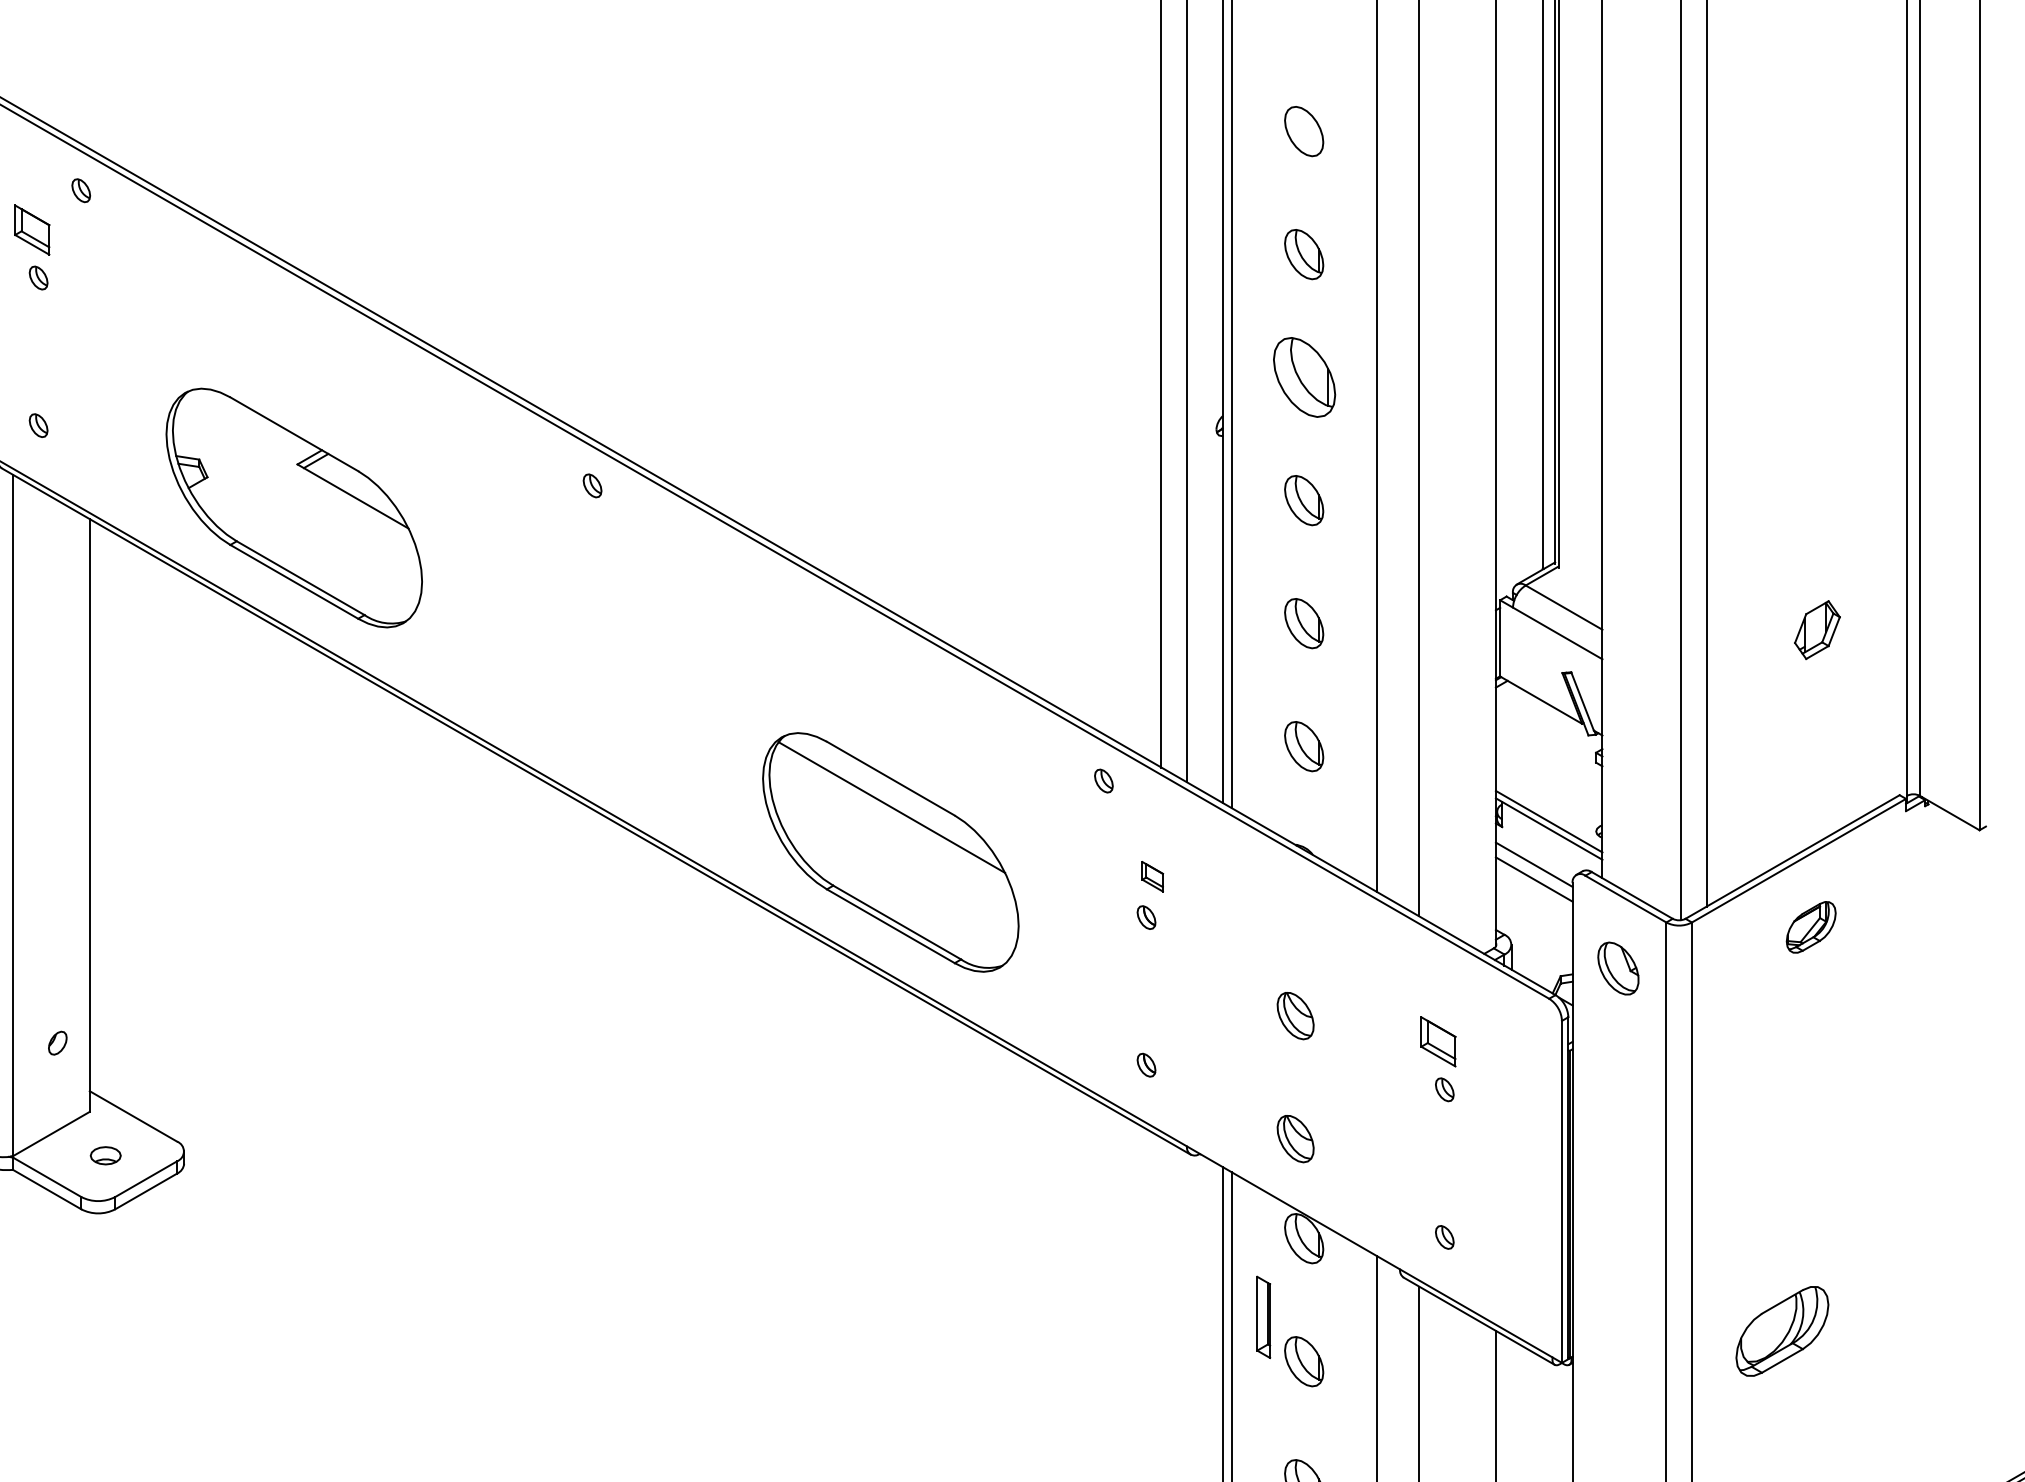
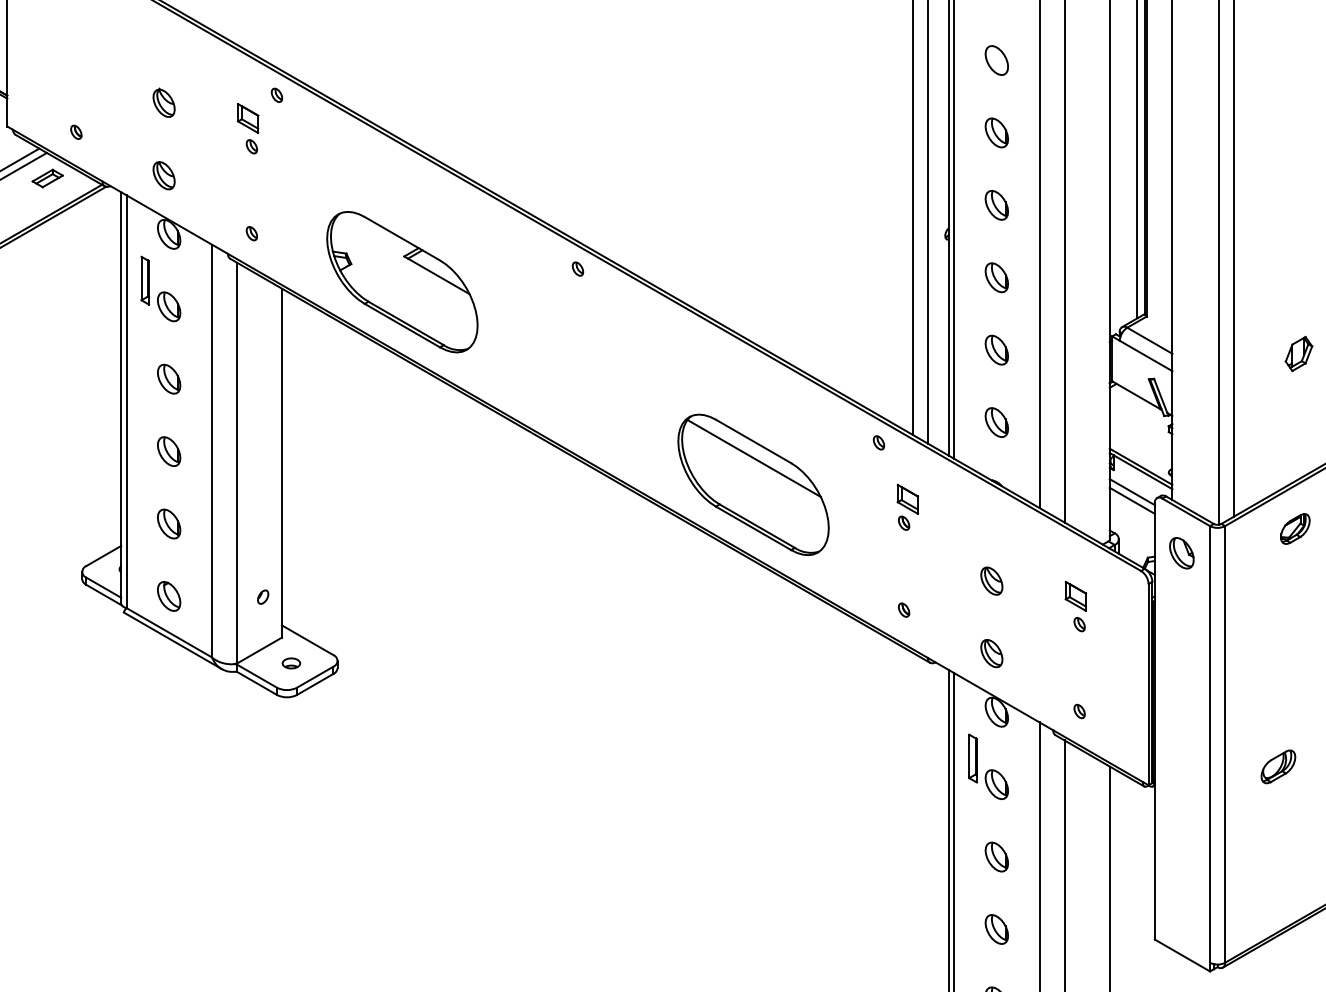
part: (1303, 377) -> (996, 205), size x0.62
part: (1152, 875) -> (907, 498), size x1.67
part: (1782, 1330) -> (1278, 766), size x0.62

